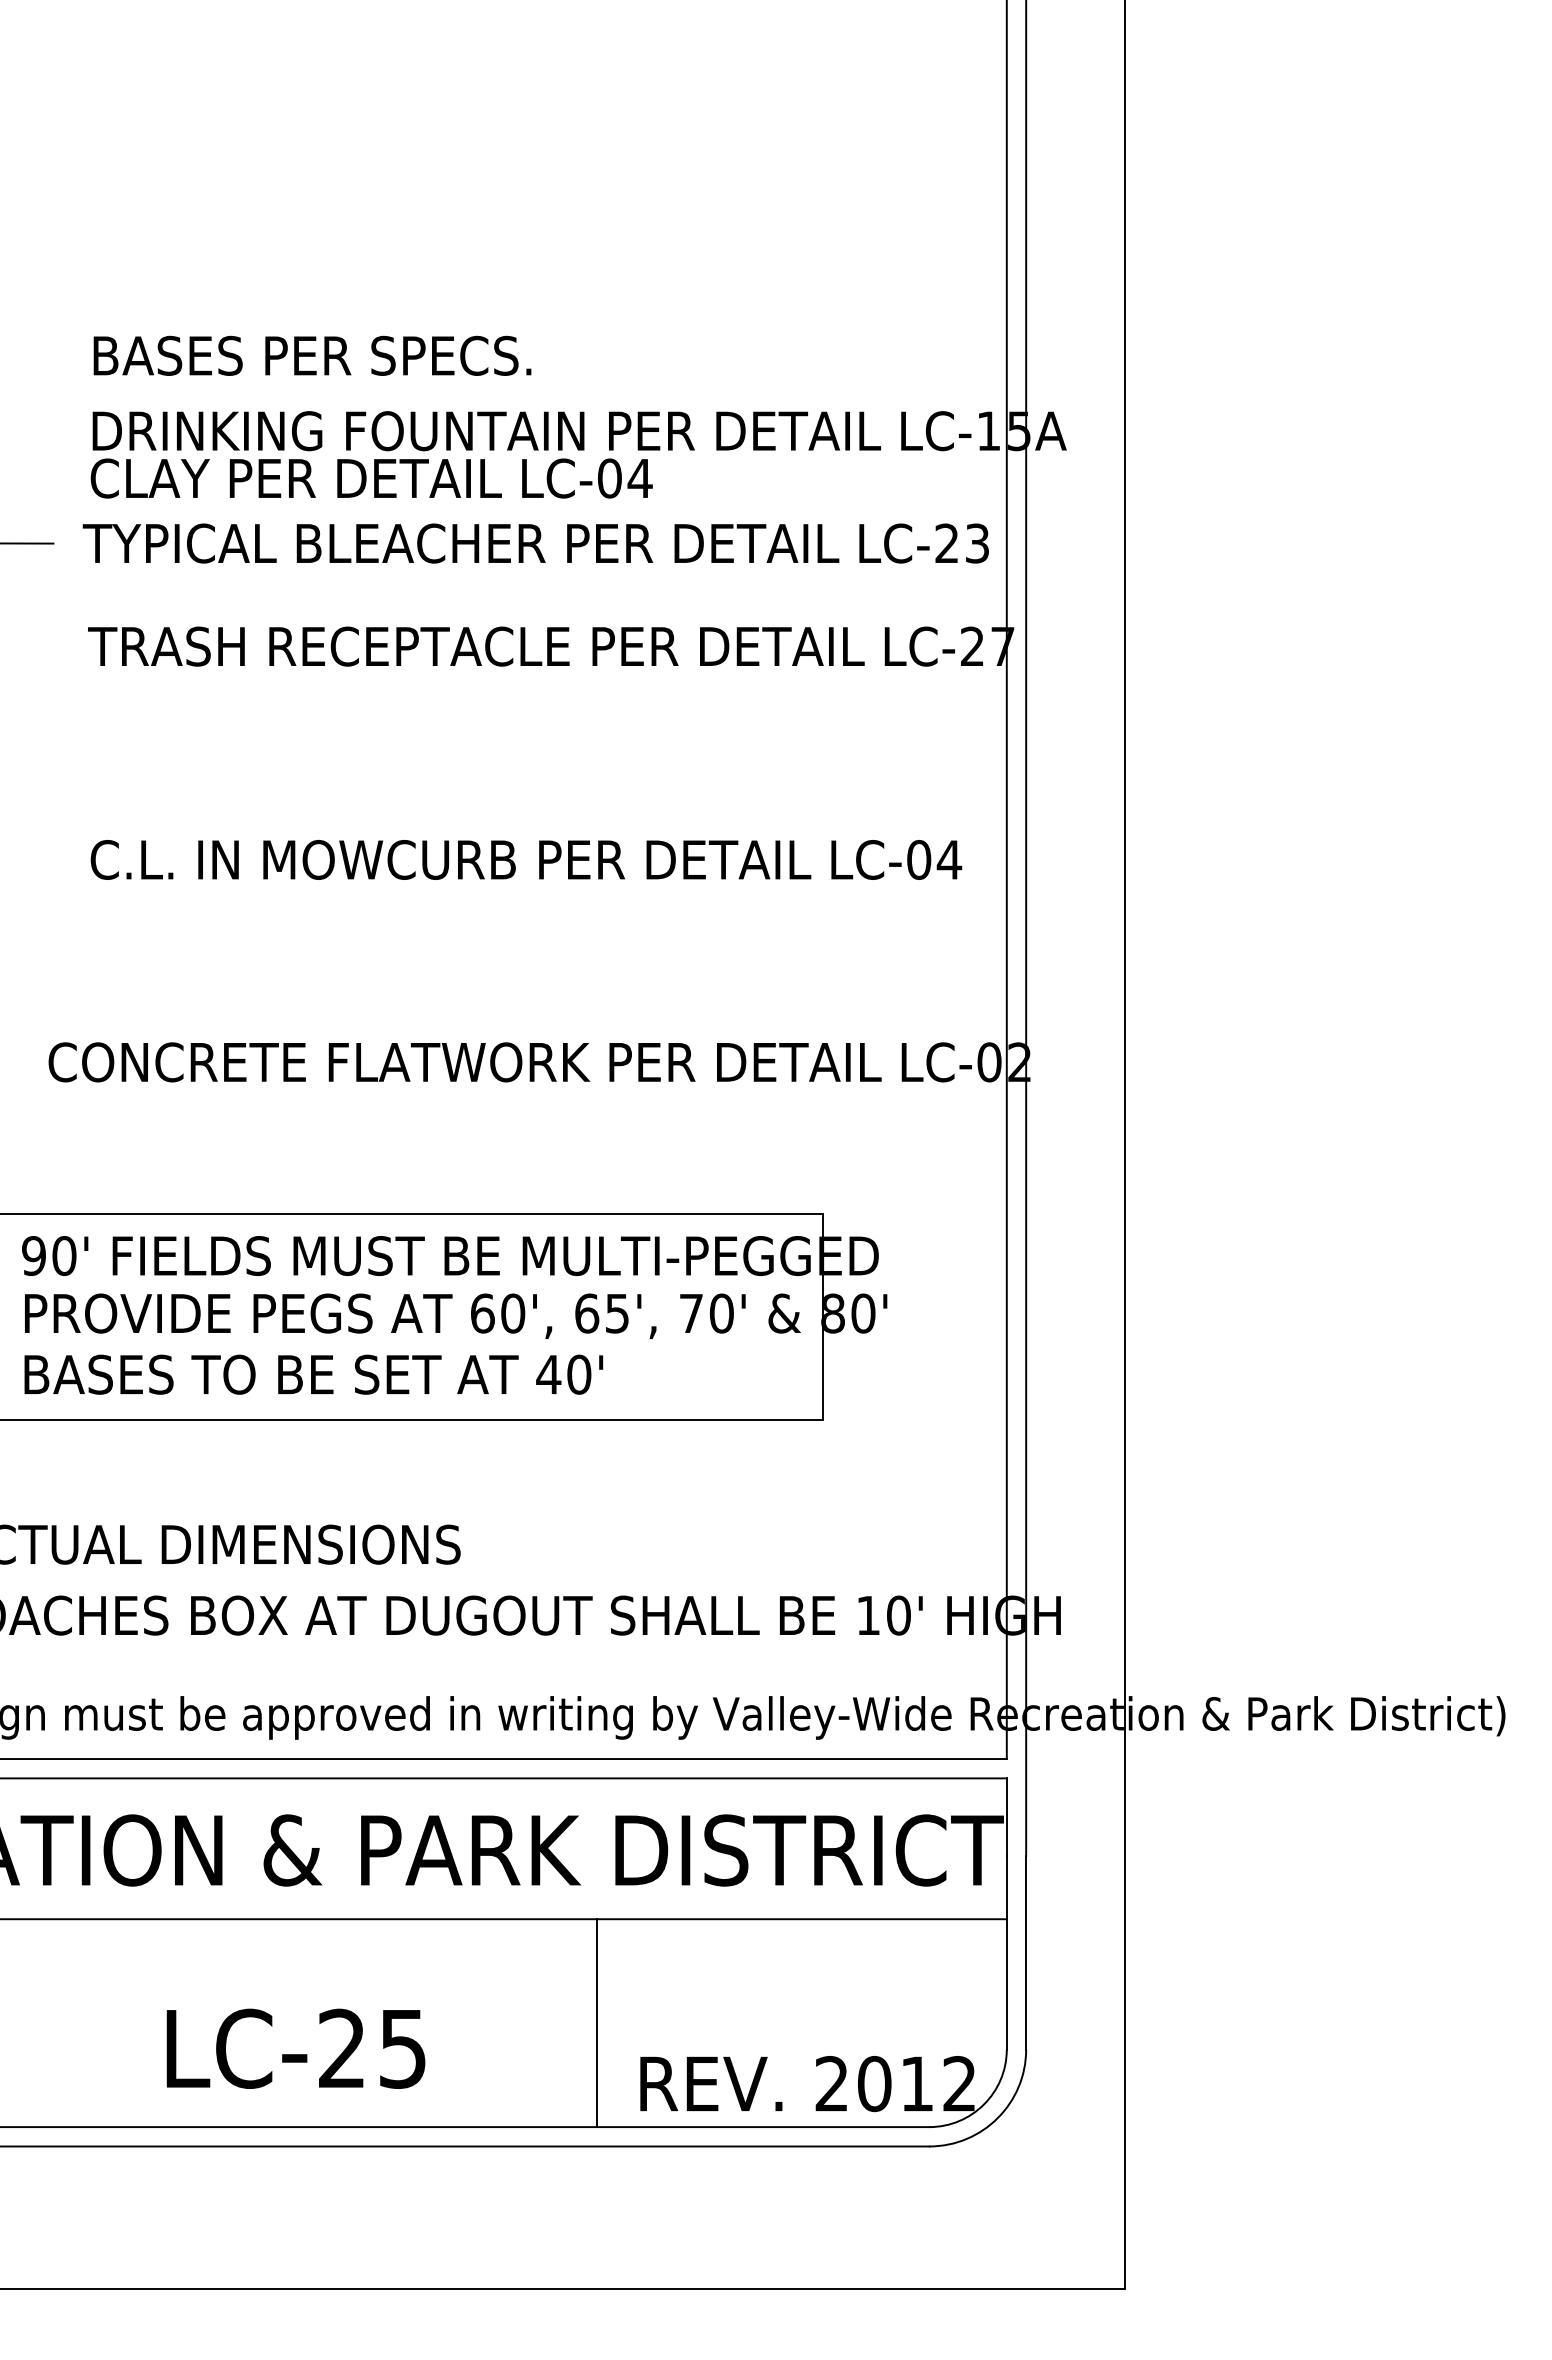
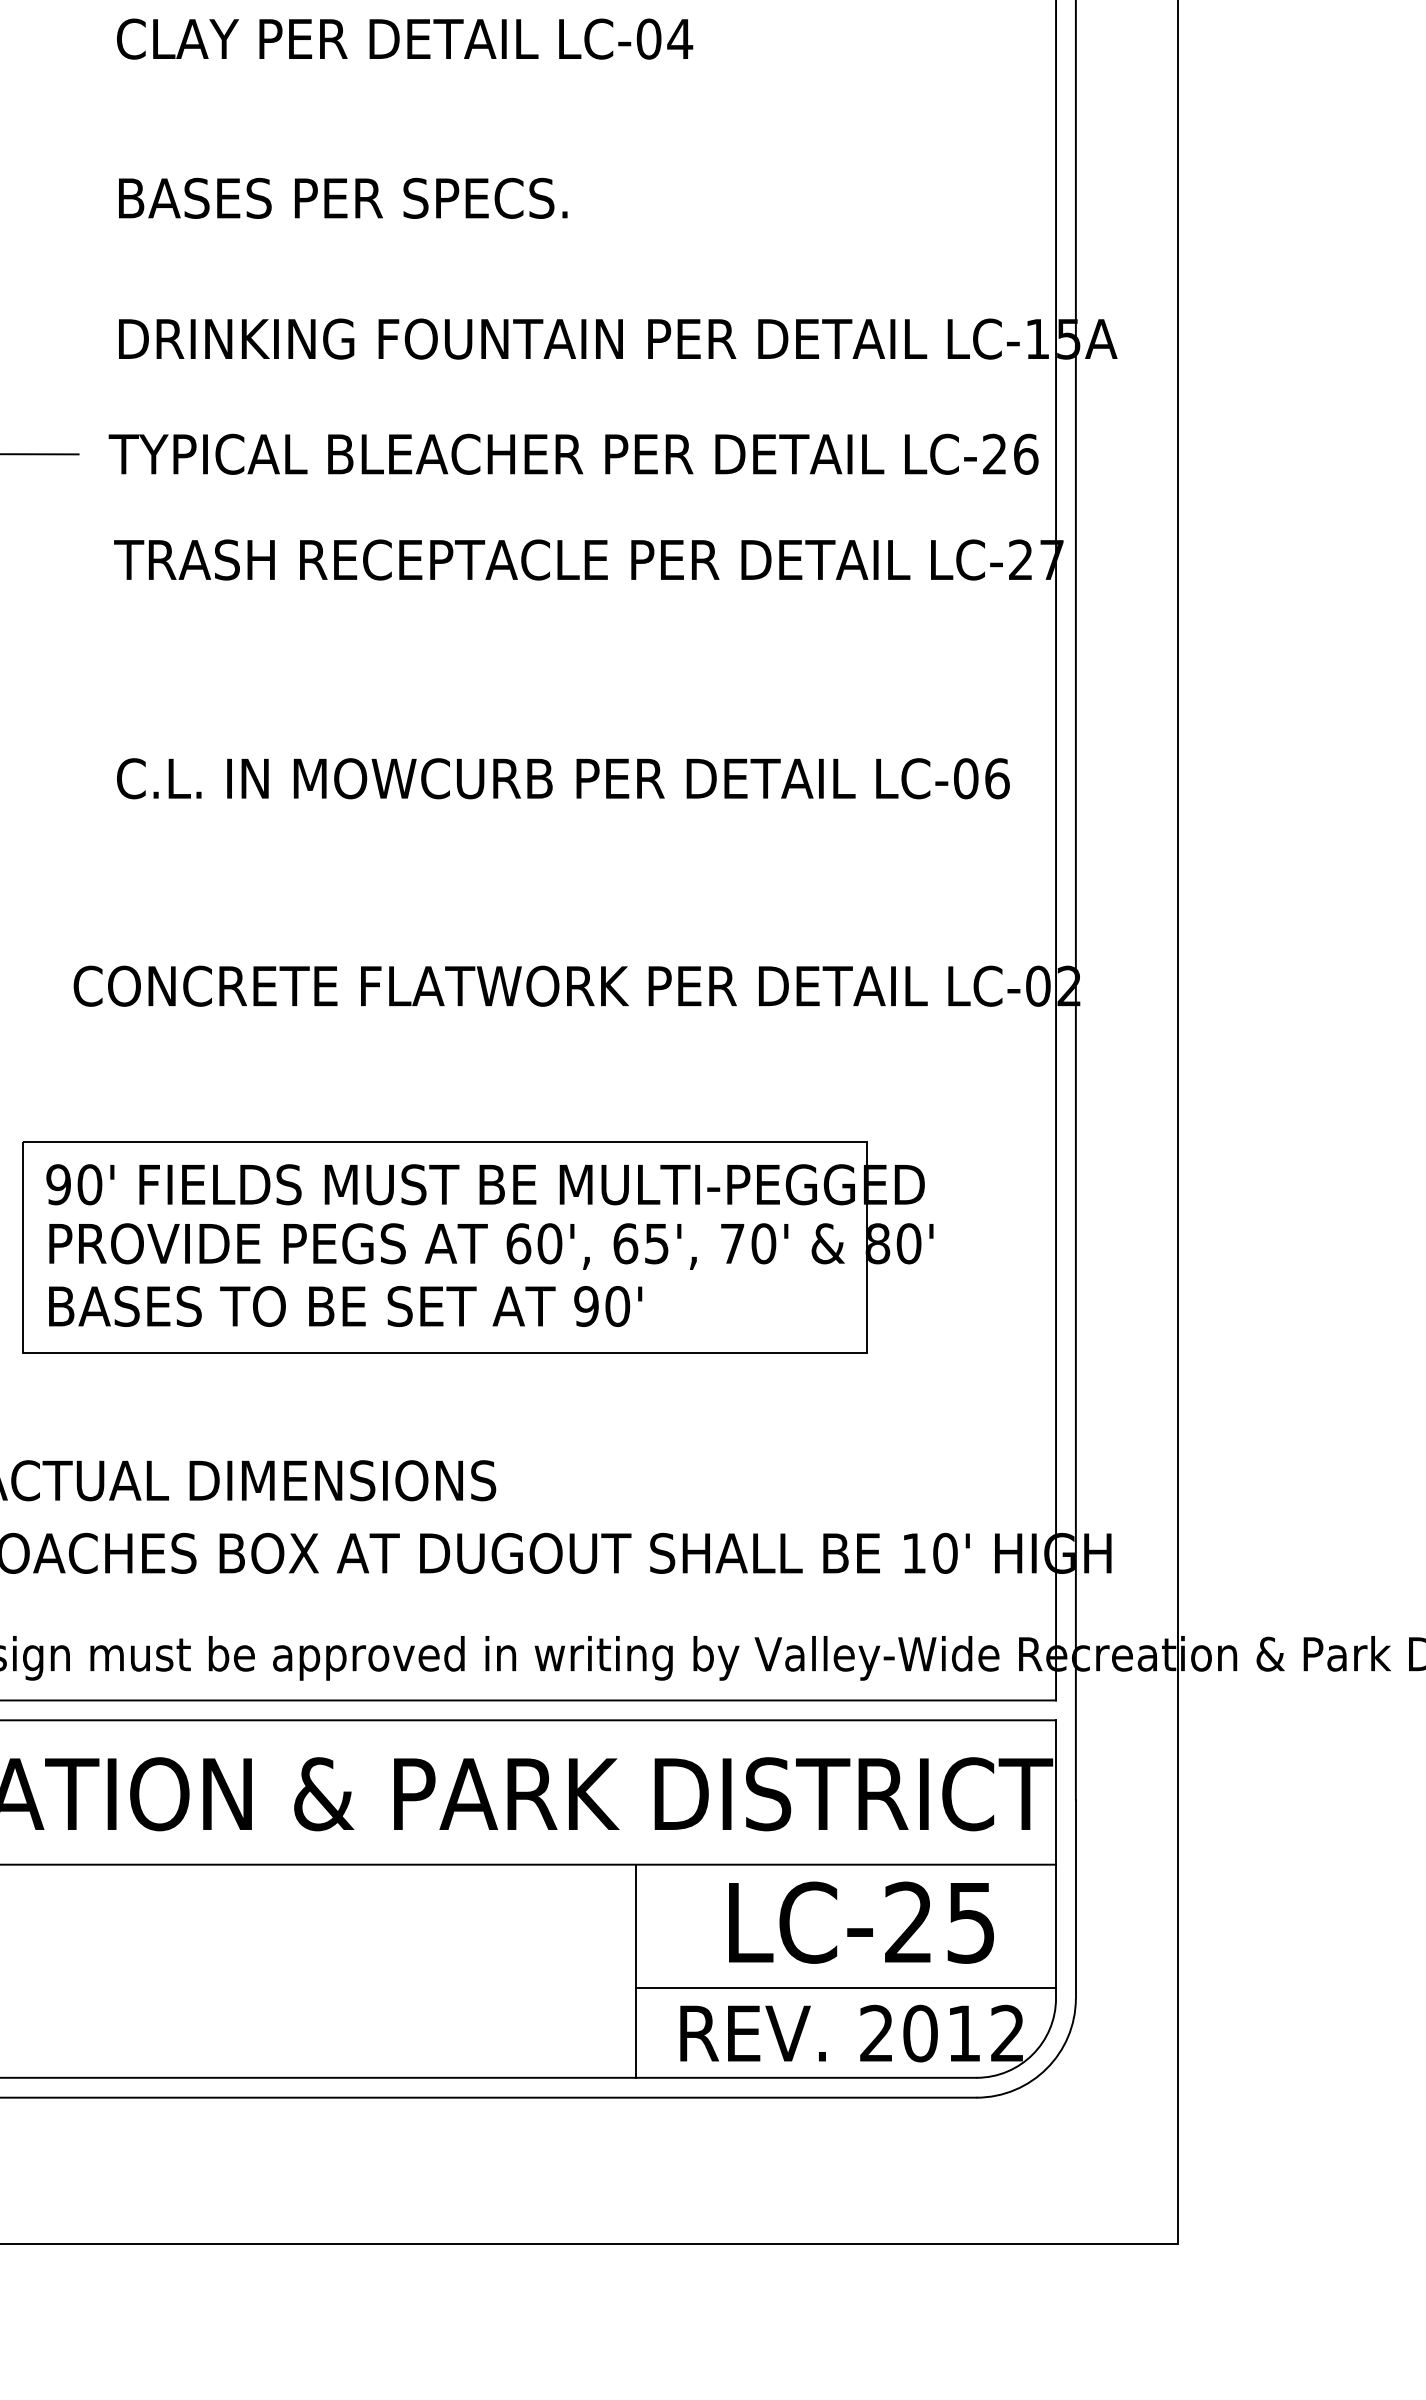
text: (312, 355) -> (343, 198), moved
text: (371, 478) -> (404, 39), moved
text: (977, 543) -> (1025, 454), LC-23 -> LC-26
text: (949, 859) -> (997, 778), LC-04 -> LC-06
text: (548, 1374) -> (586, 1306), 40' -> 90'
line: (801, 2039) -> (845, 1987), added
text: (295, 2048) -> (860, 1922), moved

